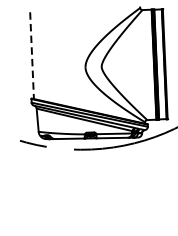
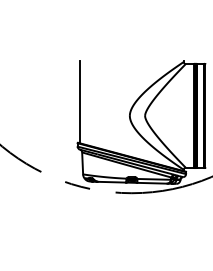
line: (32, 55) -> (80, 102), dashed -> solid

